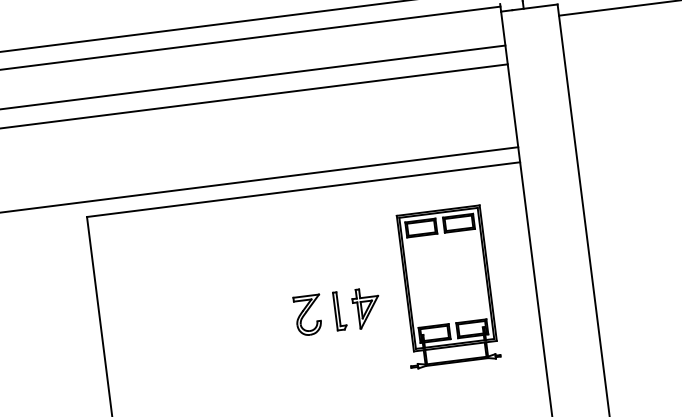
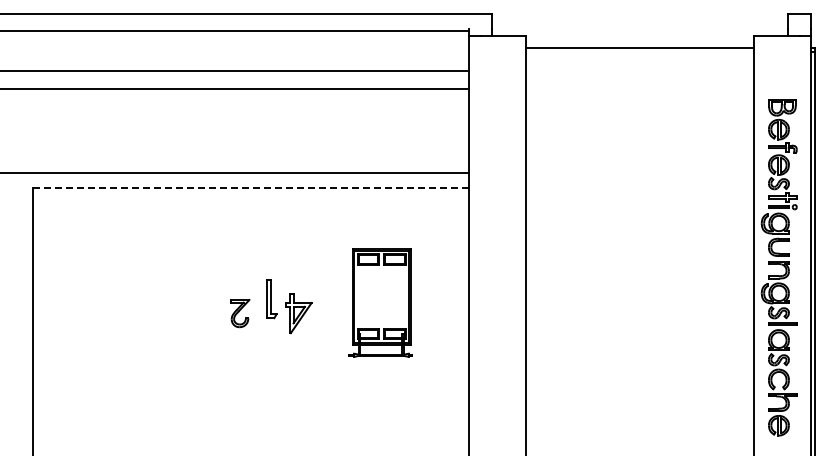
line: (304, 189) -> (251, 188), solid -> dashed
part: (446, 286) -> (380, 302), size x0.7
part: (339, 311) -> (271, 299), moved
part: (308, 315) -> (240, 313), size x0.7

